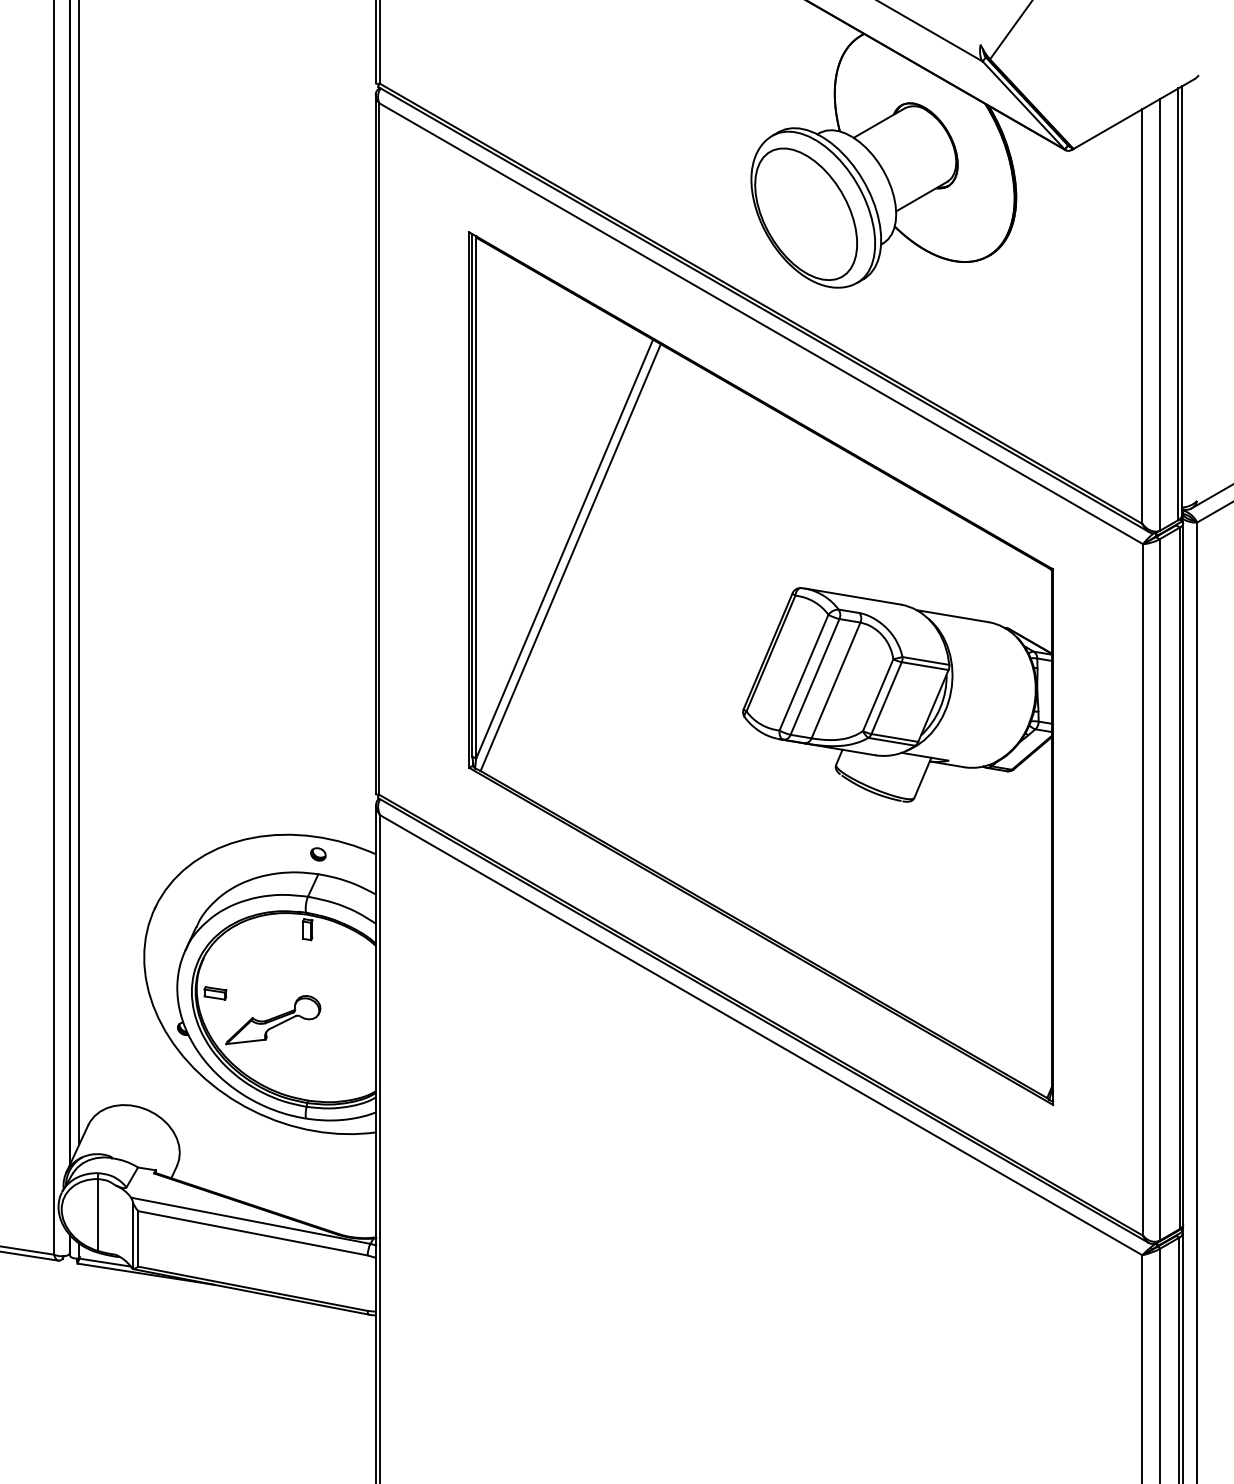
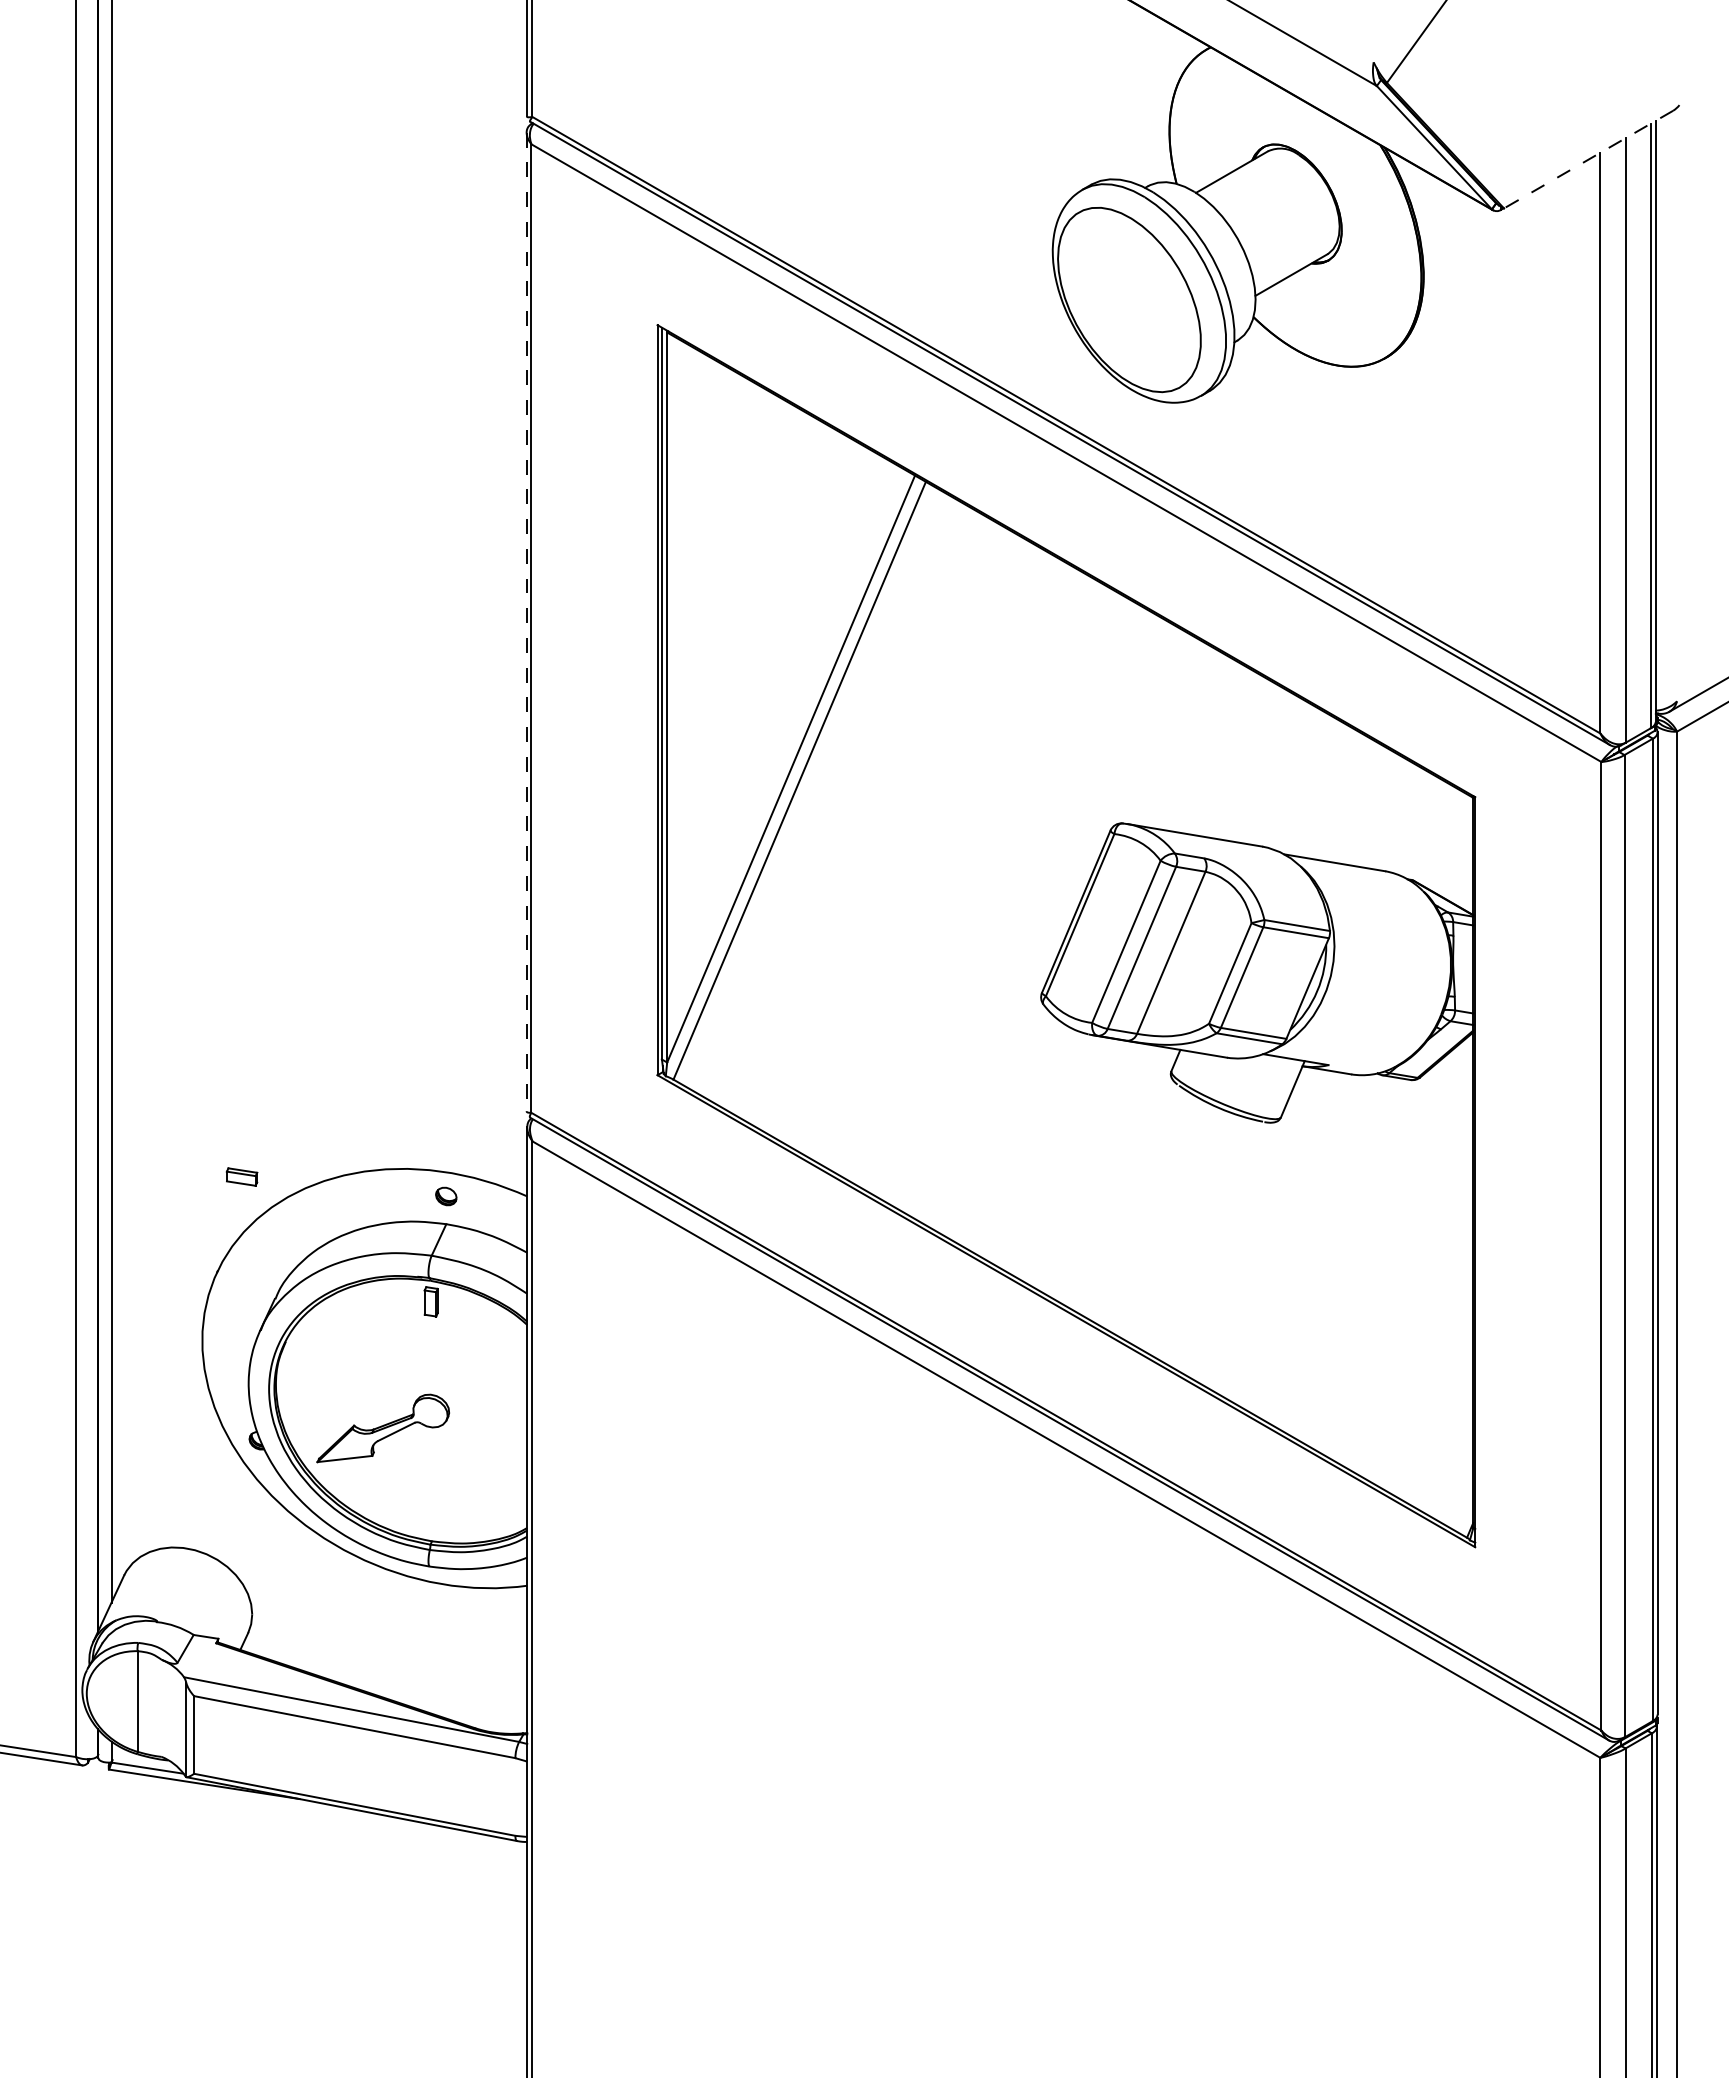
line: (1133, 114) -> (1588, 159), solid -> dashed
line: (375, 444) -> (526, 622), solid -> dashed
part: (215, 992) -> (241, 1176), moved

